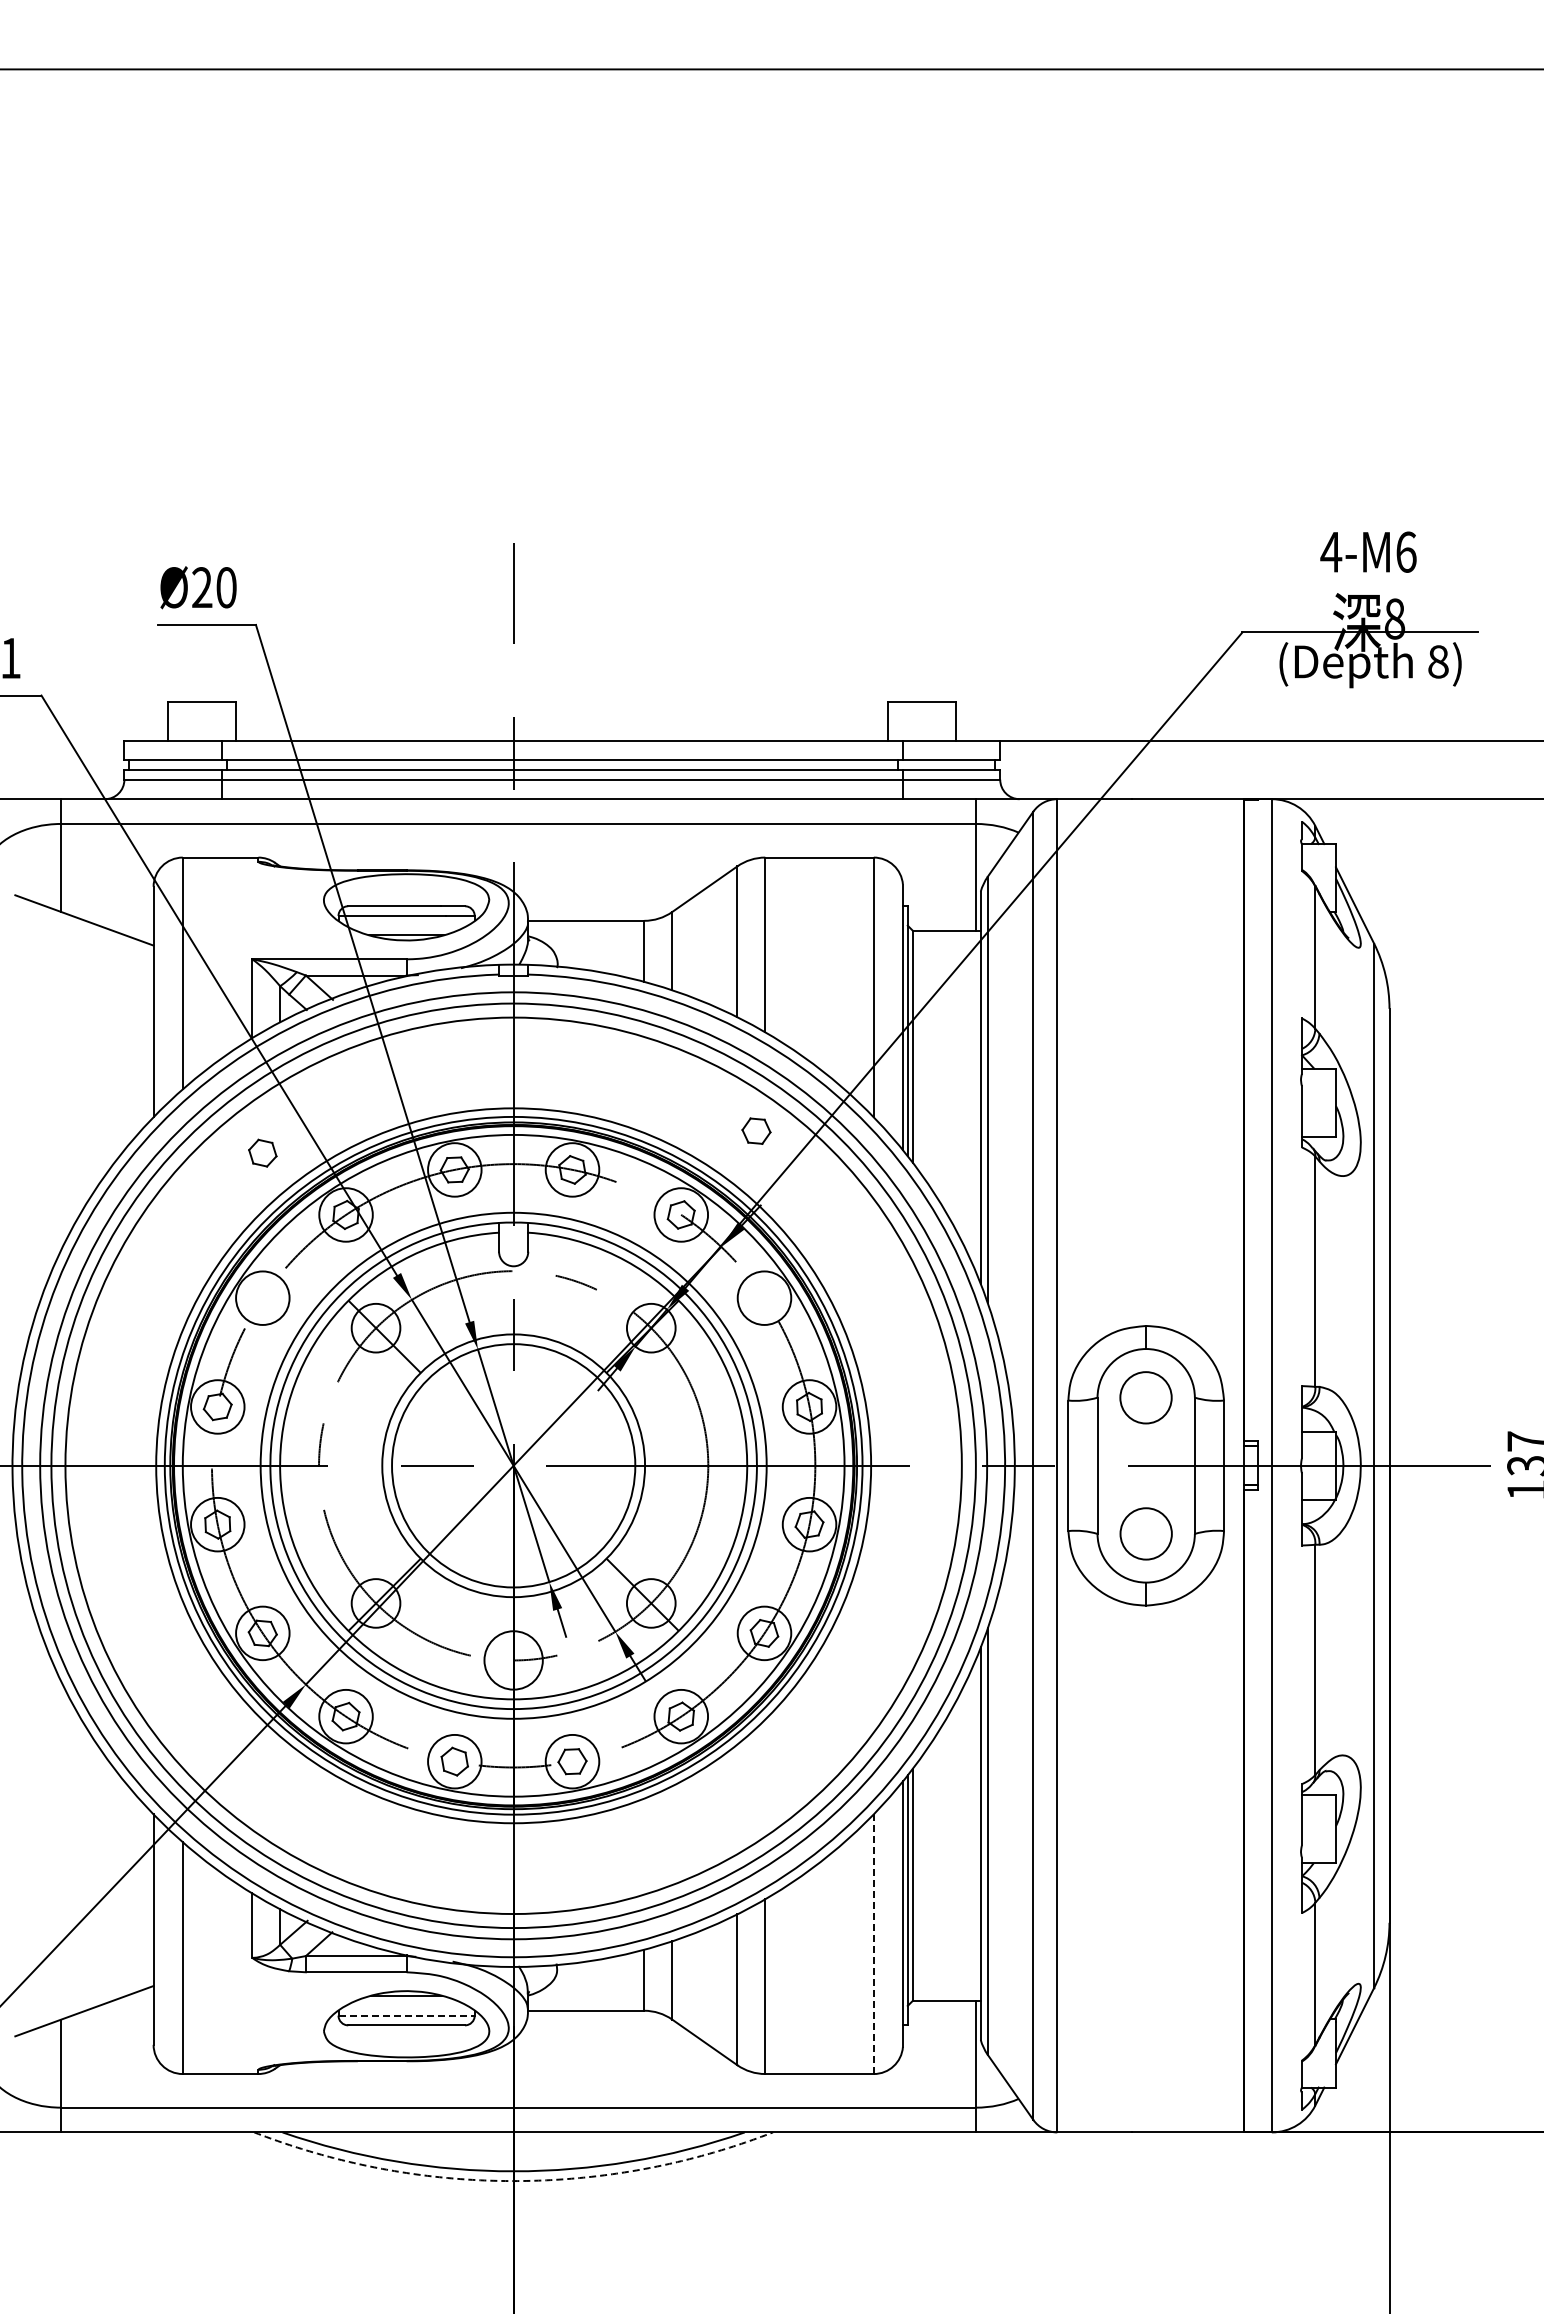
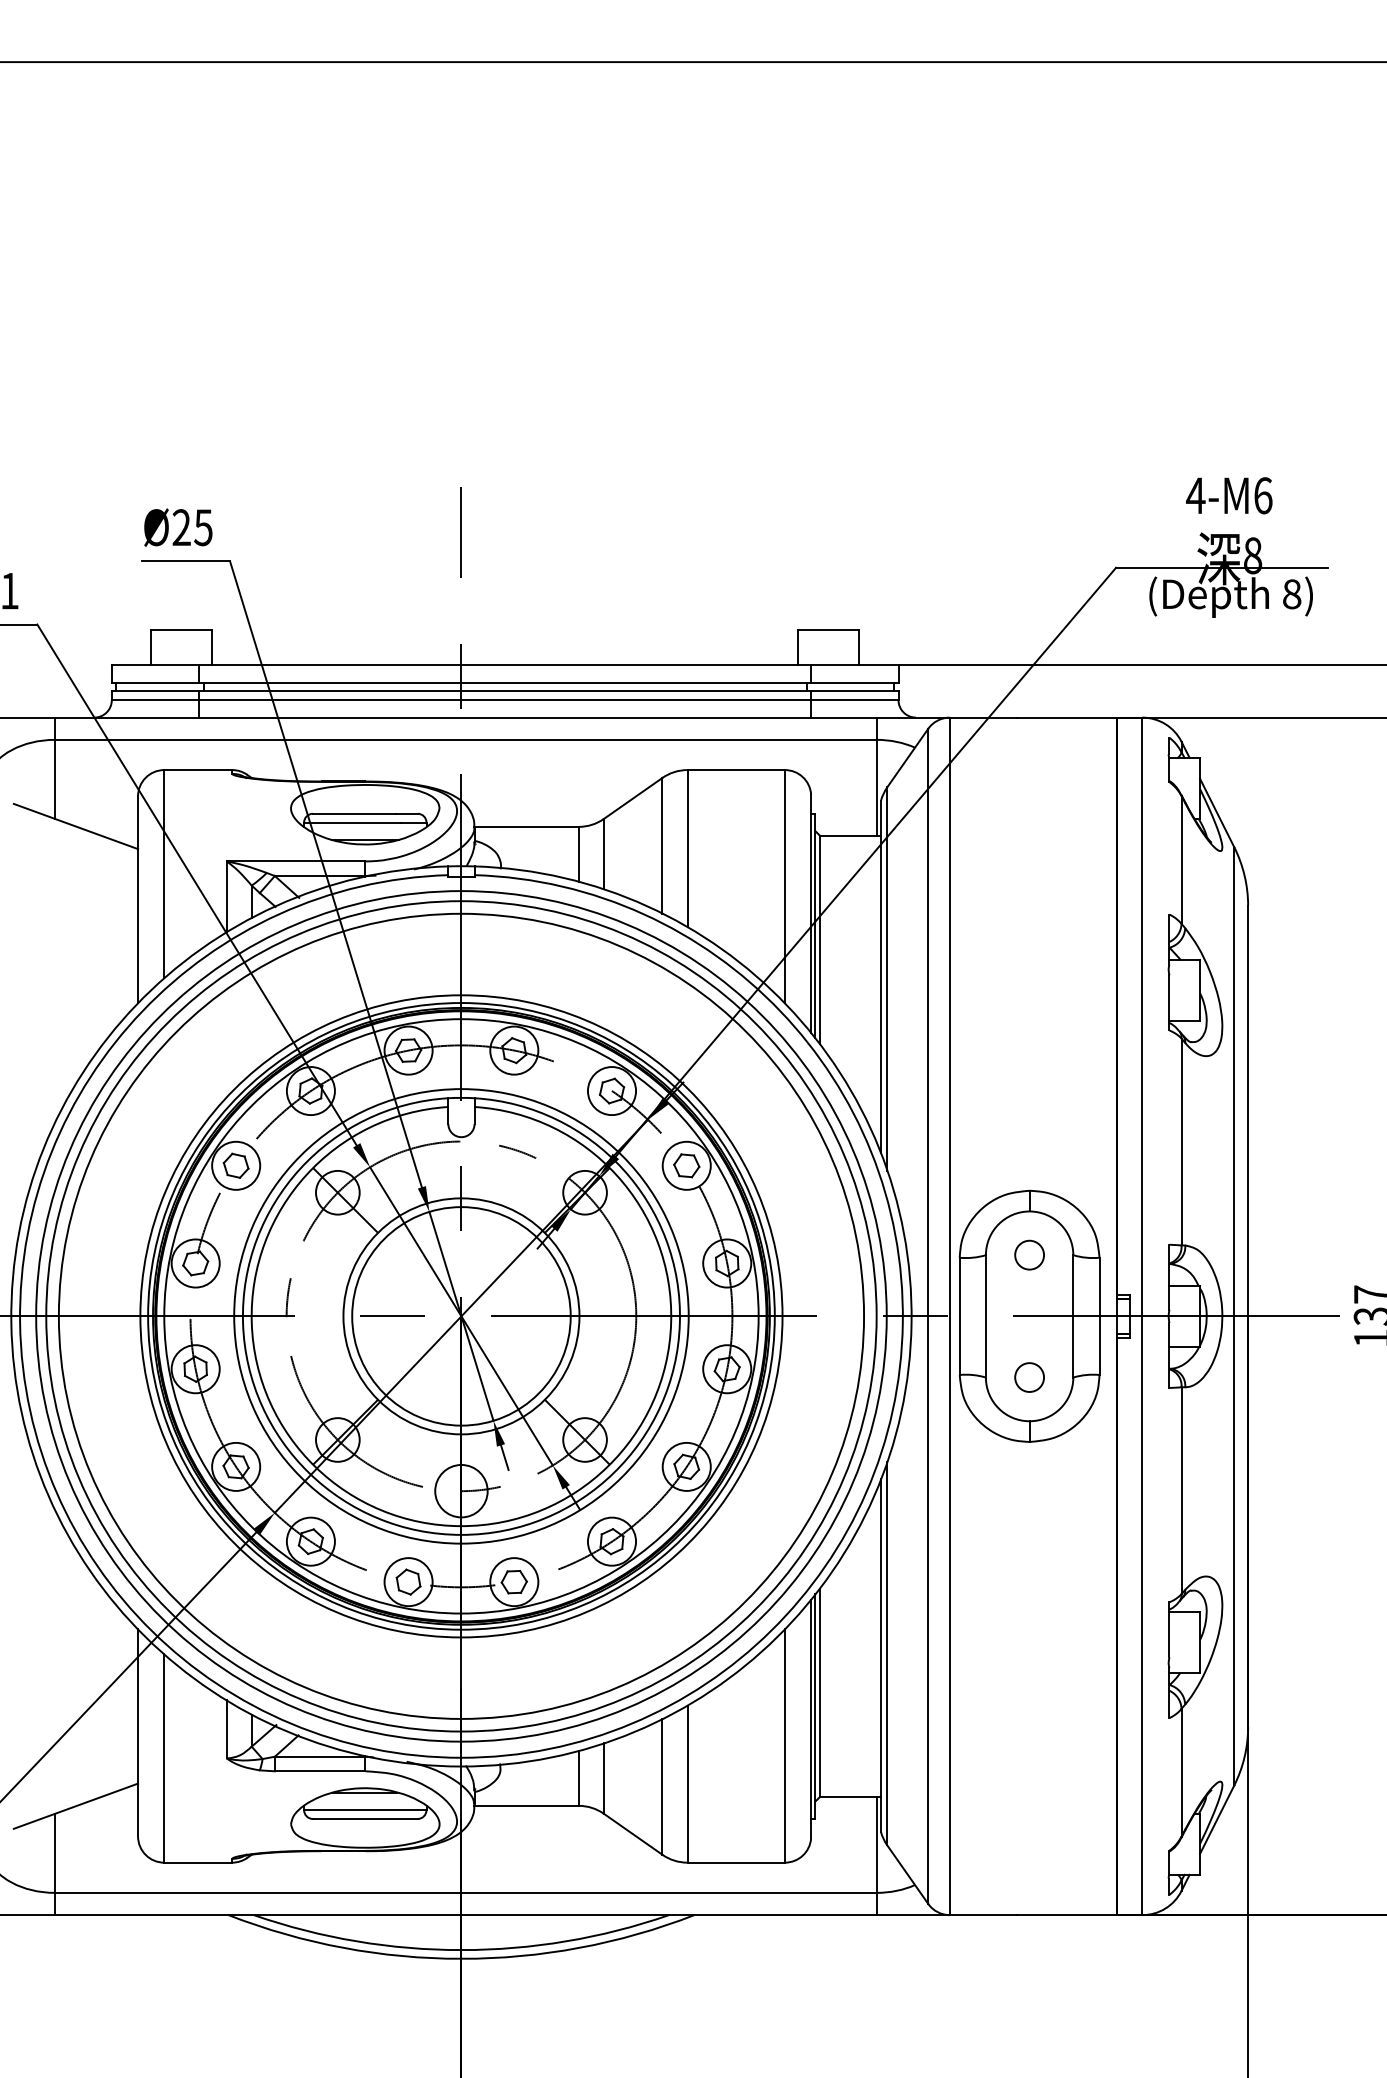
text: (226, 587) -> (203, 527), Ø20 -> Ø25
part: (756, 1130) -> (686, 1165), moved
part: (262, 1152) -> (235, 1165), moved
circle: (1146, 1397) -> (1029, 1255), size x0.62
circle: (1146, 1533) -> (1029, 1377), size x0.62
line: (873, 1944) -> (784, 1746), dashed -> solid
line: (407, 2015) -> (366, 1810), dashed -> solid
arc: (513, 2181) -> (461, 1959), dashed -> solid

